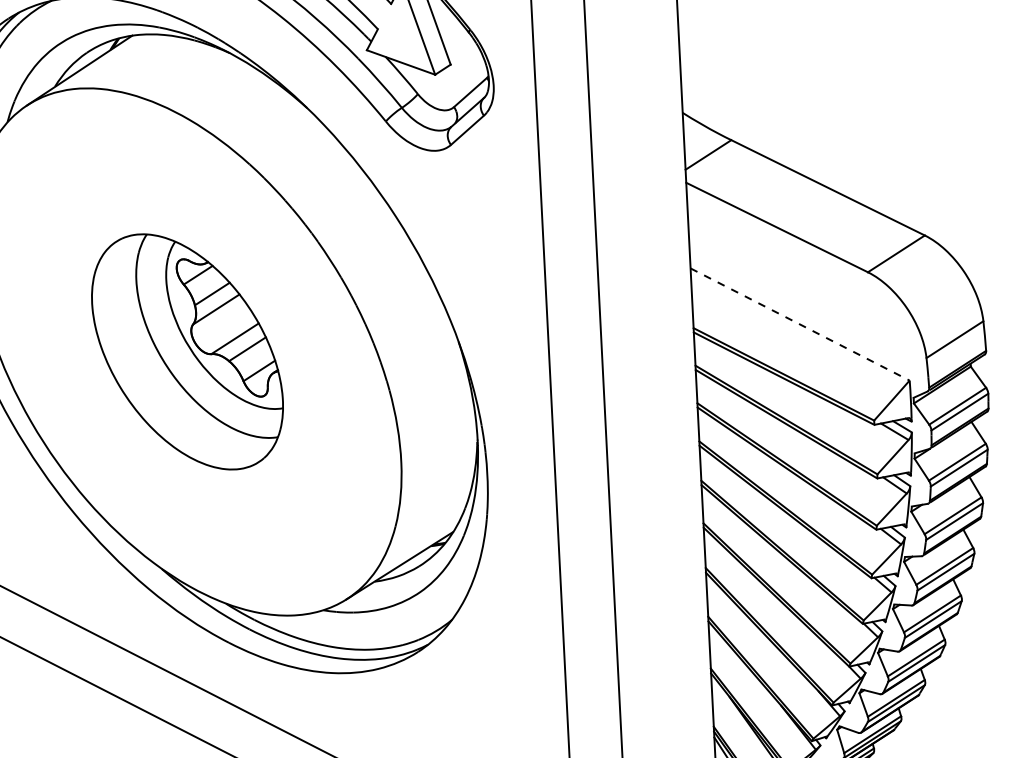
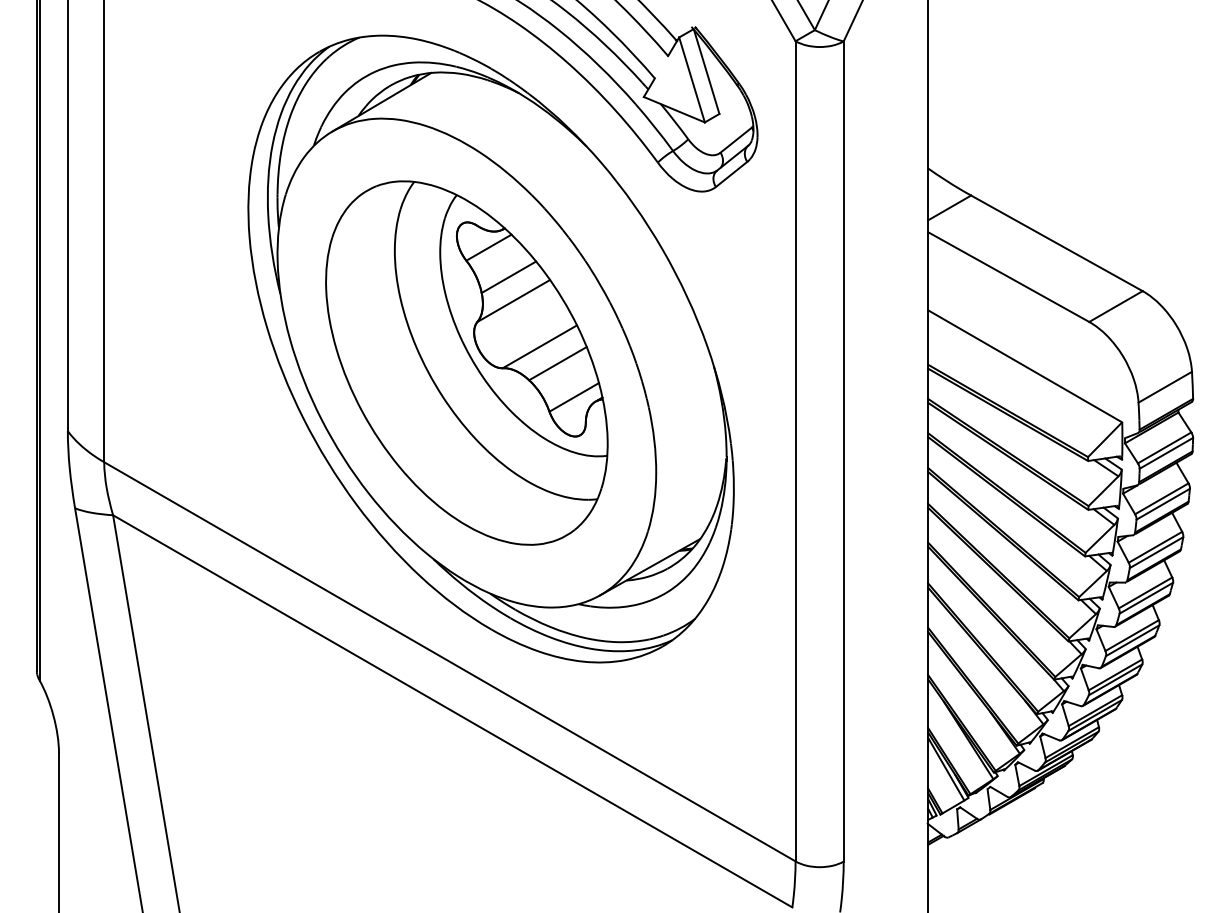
line: (800, 324) -> (1025, 366), dashed -> solid
part: (187, 351) -> (466, 362), size x1.67

